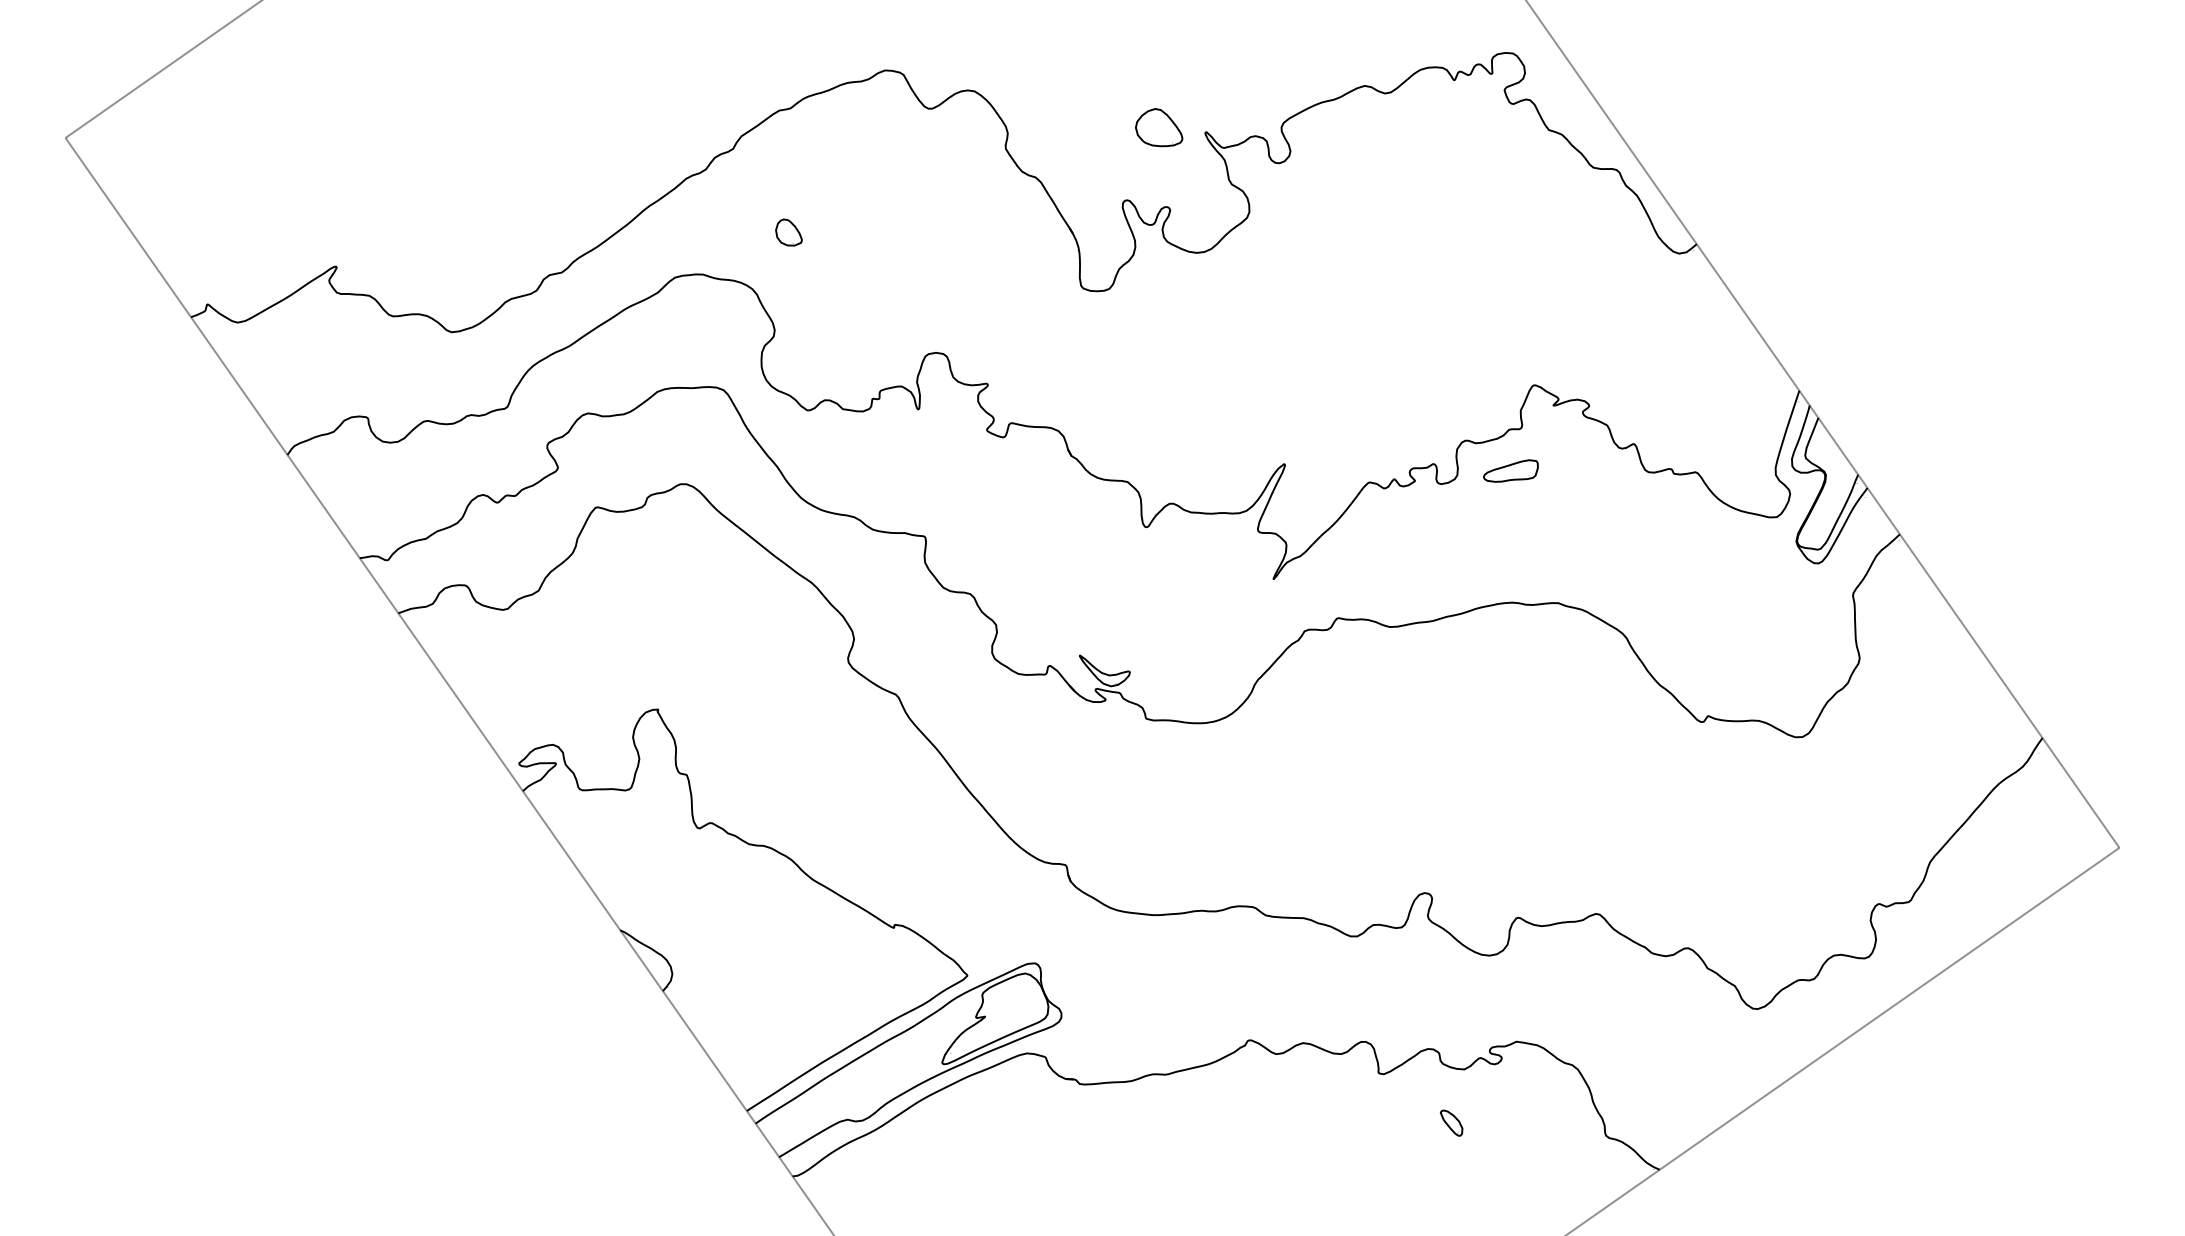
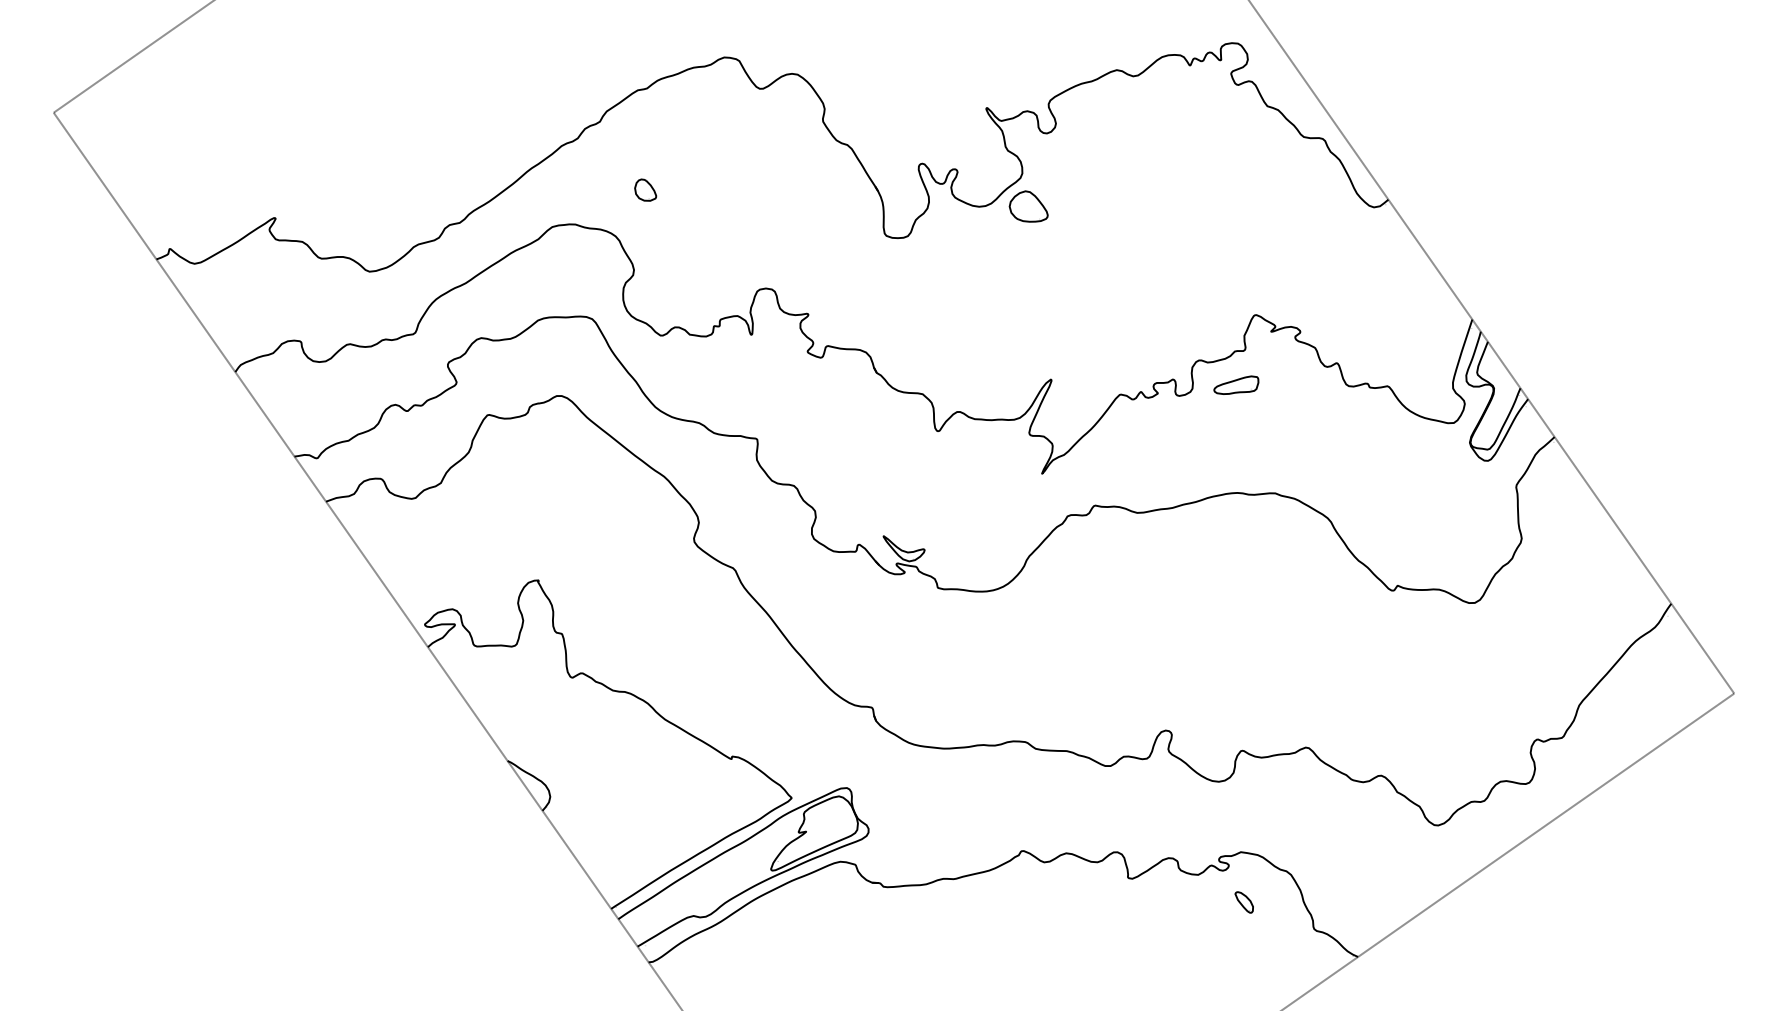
part: (1159, 127) -> (1029, 206), moved
part: (1451, 1122) -> (1244, 901), moved

